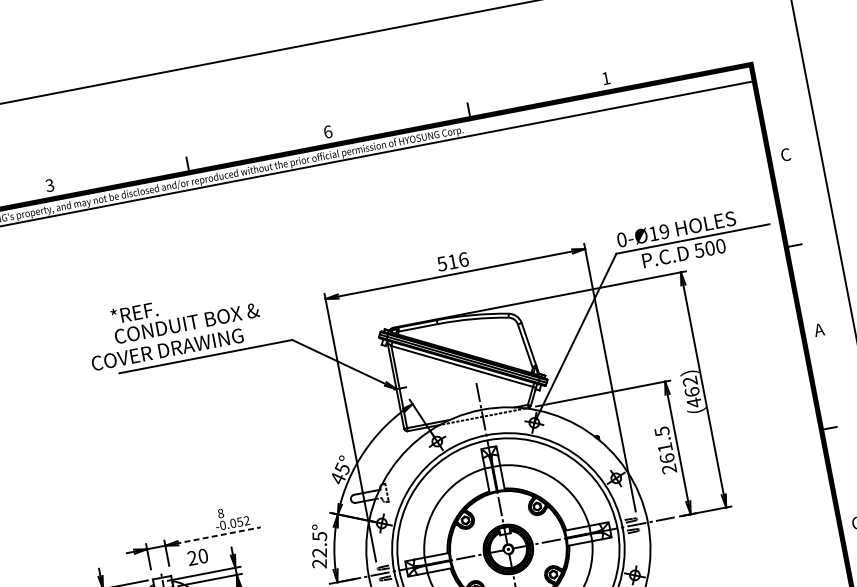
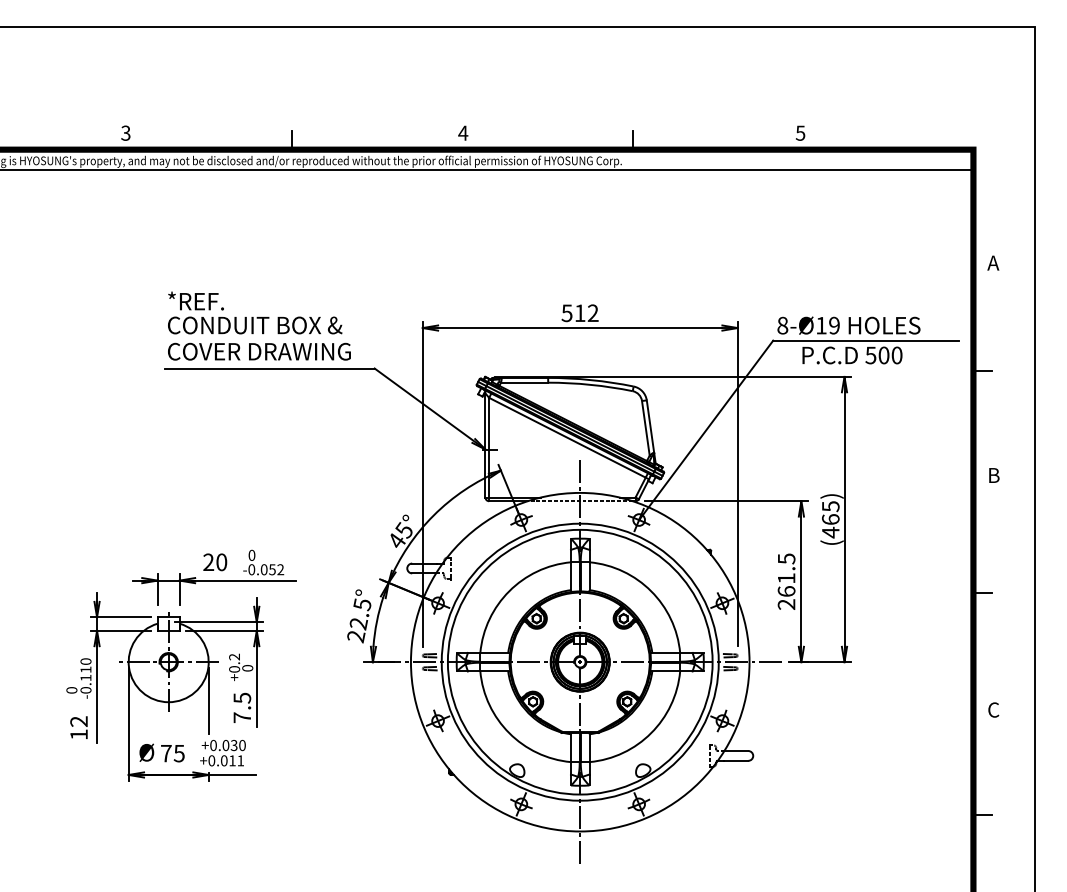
text: (605, 77) -> (800, 132), 1 -> 5
text: (328, 131) -> (463, 132), 6 -> 4
text: (785, 154) -> (993, 262), C -> A
text: (621, 239) -> (782, 325), 0-Ø19 -> 8-Ø19
text: (463, 260) -> (592, 313), 516 -> 512
text: (819, 329) -> (993, 475), A -> B
text: (167, 349) -> (259, 351), moved
text: (689, 381) -> (830, 506), (462) -> (465)
text: (220, 513) -> (251, 555), 8 -> 0
line: (217, 535) -> (243, 580), dashed -> solid
text: (198, 557) -> (215, 562), moved

